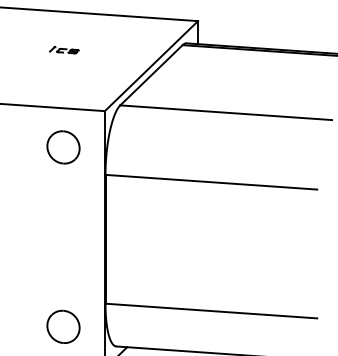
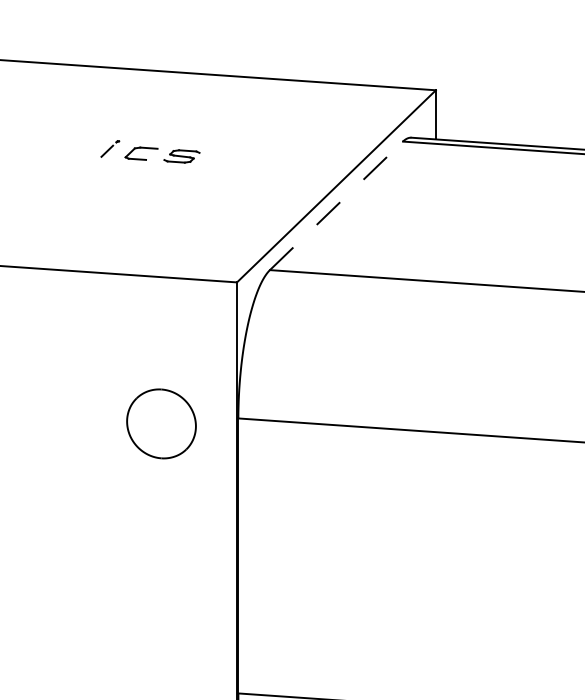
part: (64, 50) -> (150, 152), size x1.6
line: (151, 74) -> (336, 204), solid -> dashed
part: (63, 147) -> (161, 424), moved

